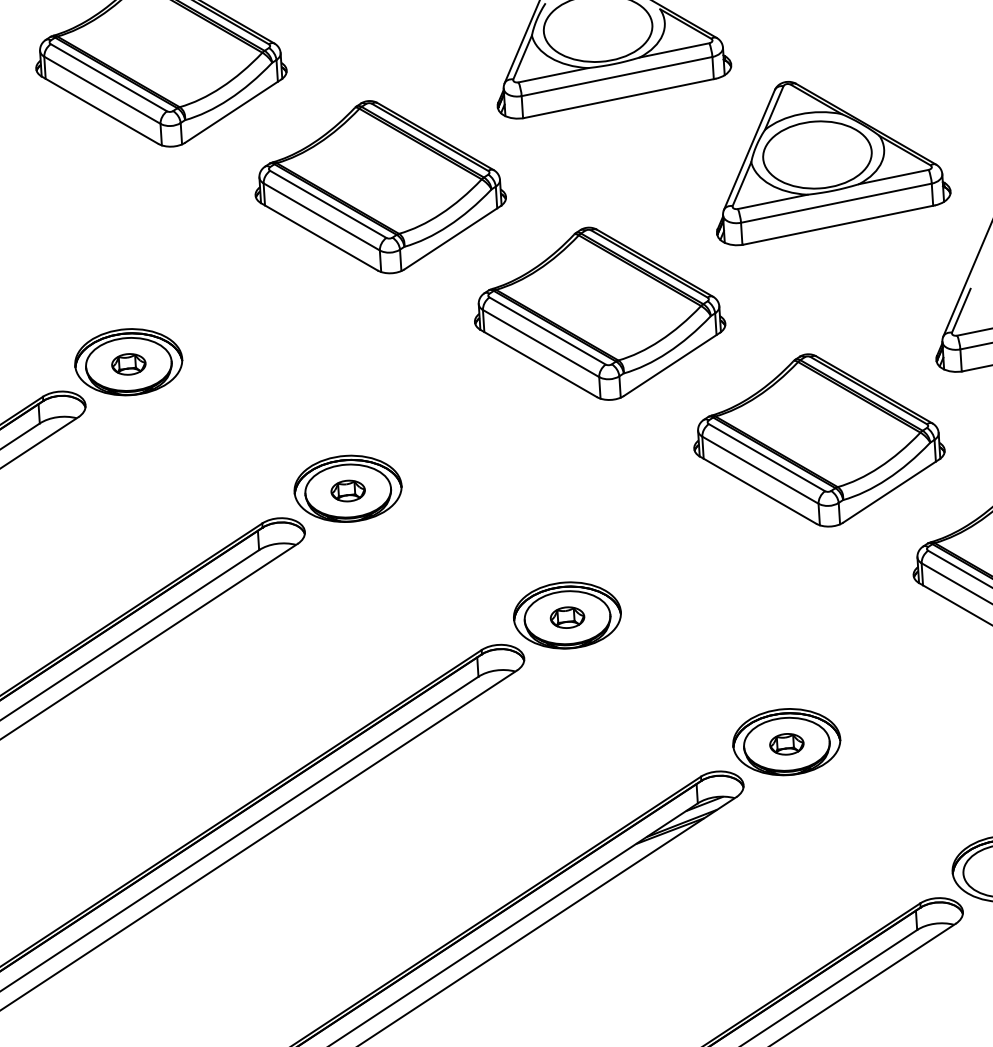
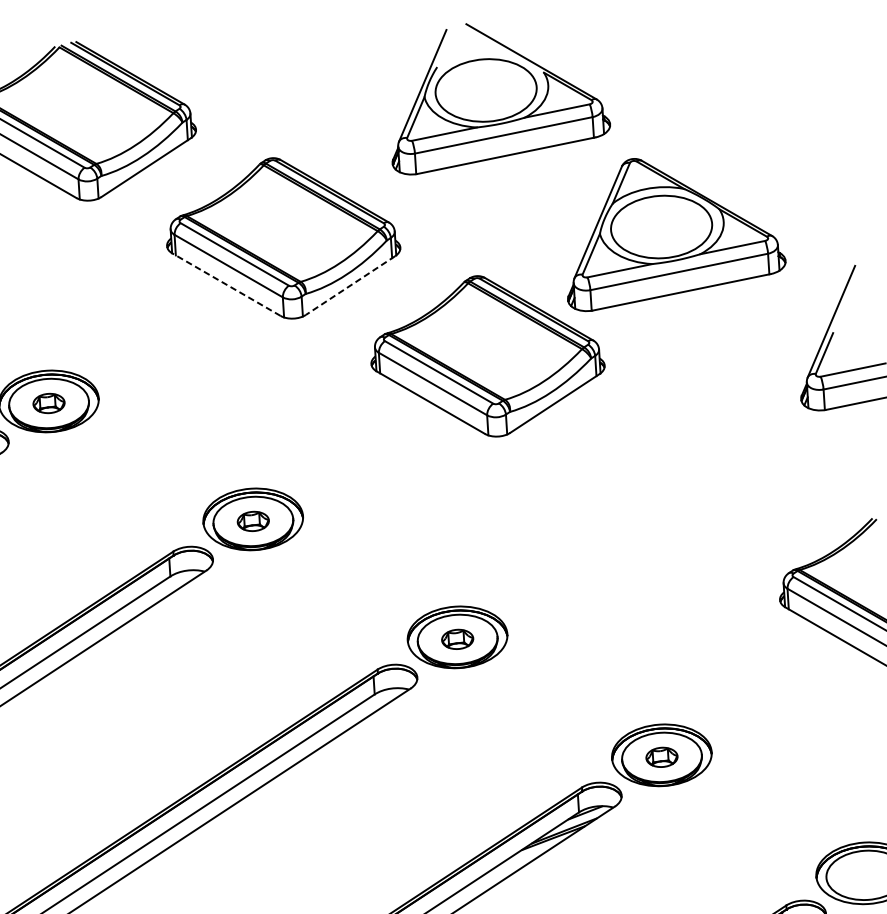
part: (833, 163) -> (676, 234), moved
line: (318, 236) -> (225, 284), solid -> dashed
line: (452, 238) -> (350, 286), solid -> dashed
part: (819, 440) -> (692, 474), removed

